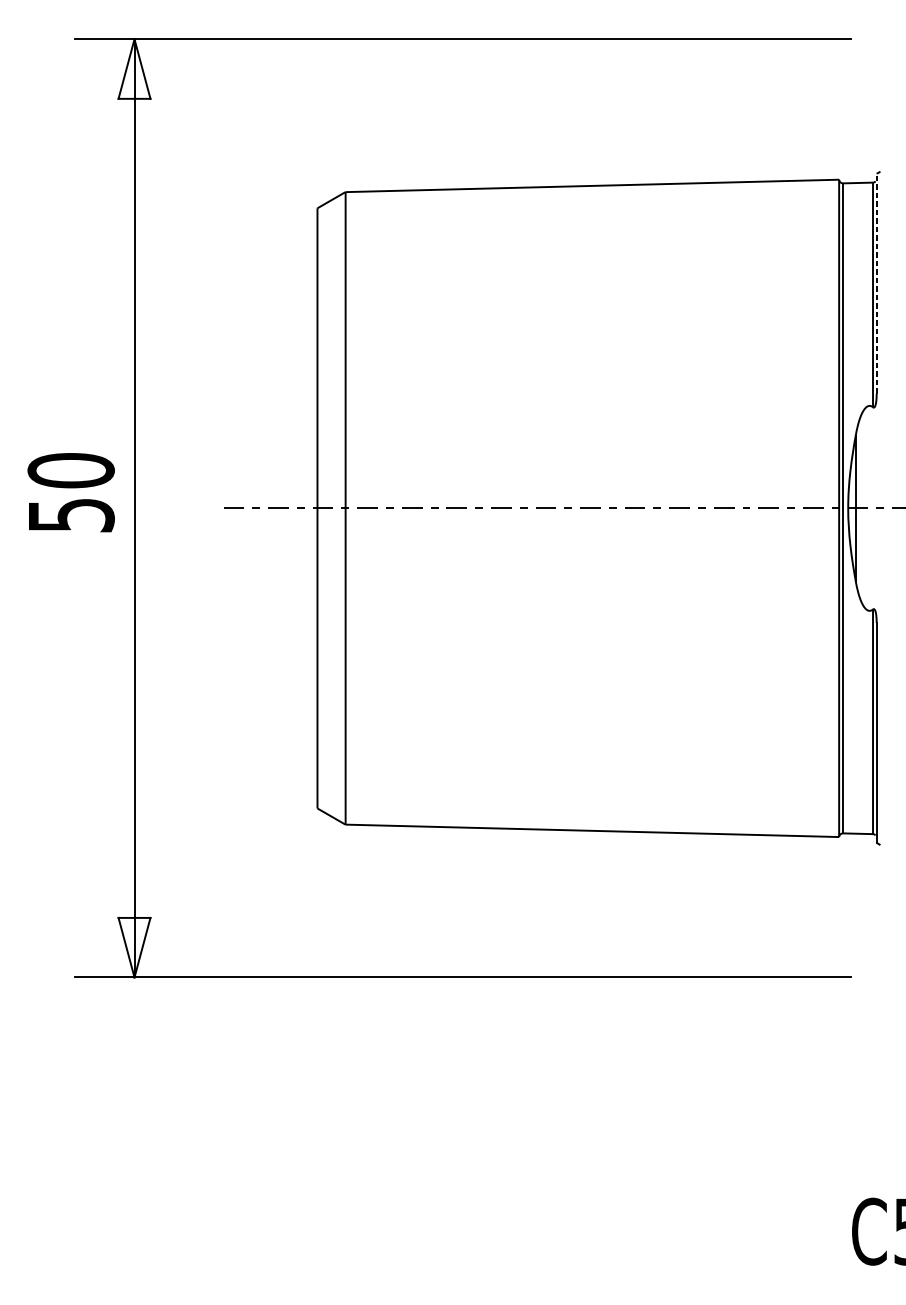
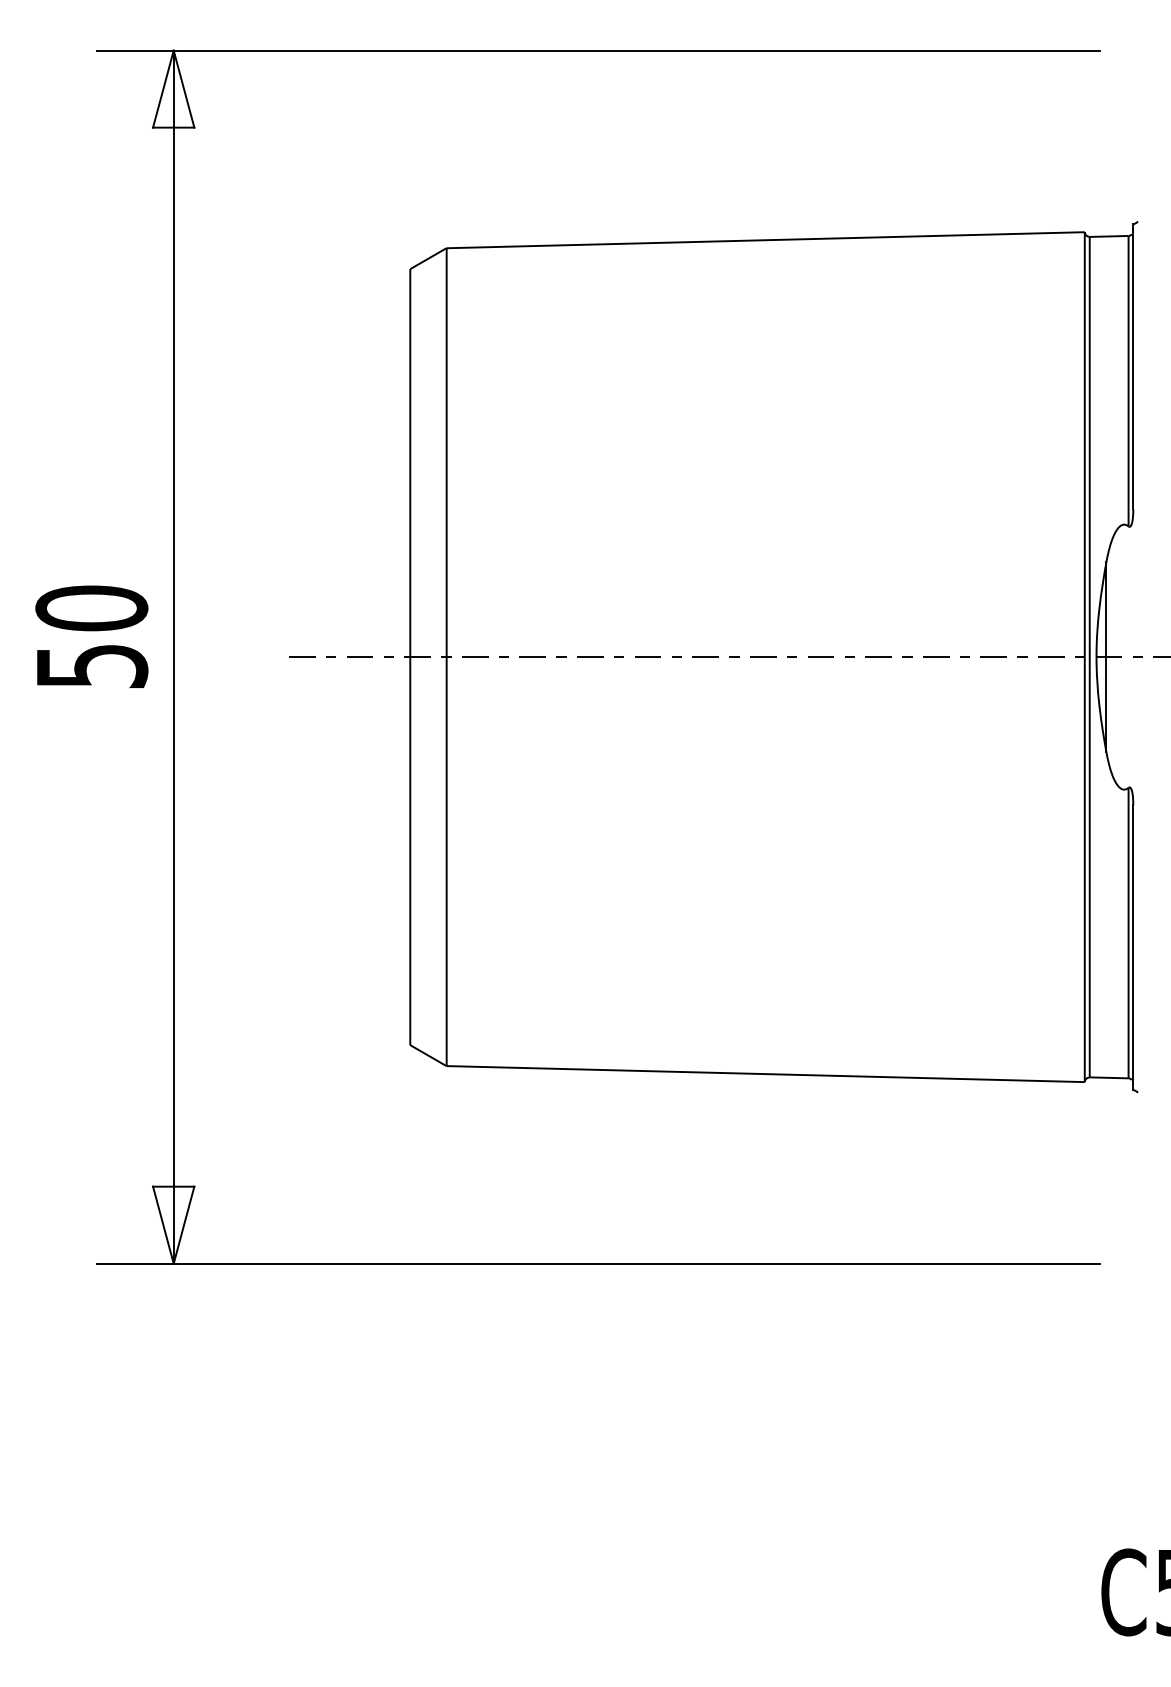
line: (876, 283) -> (1133, 366), dashed -> solid

